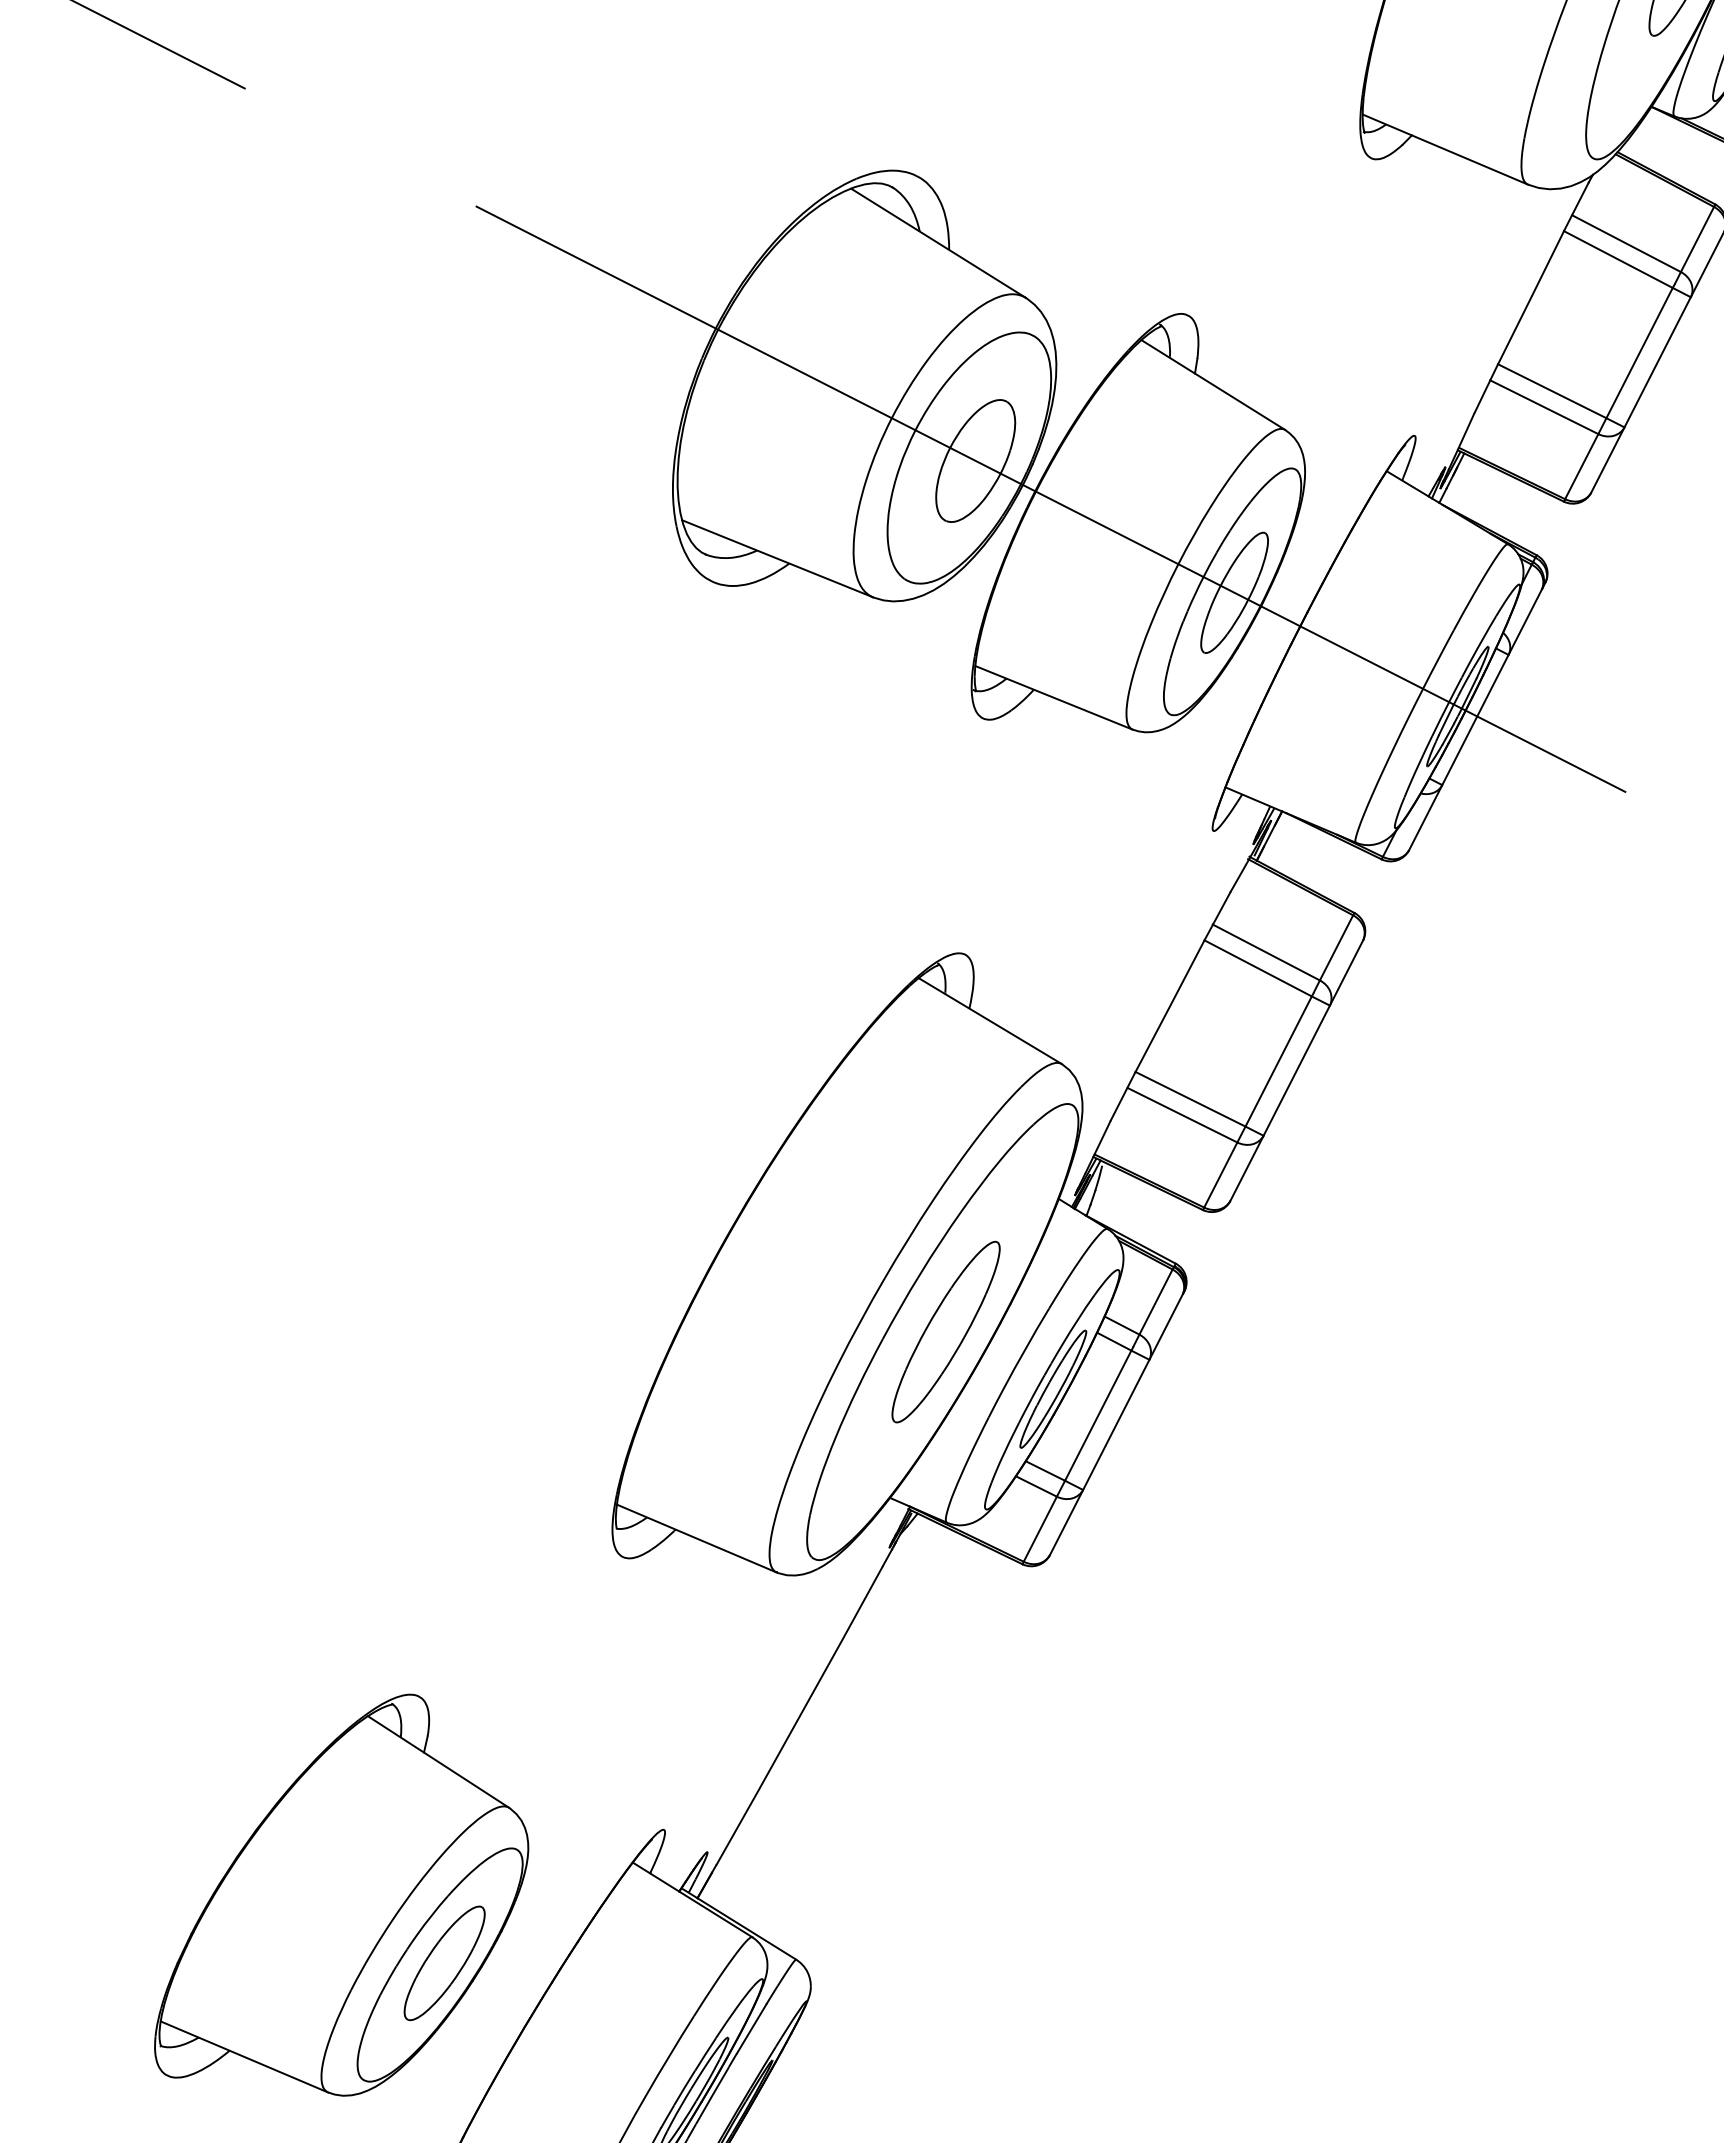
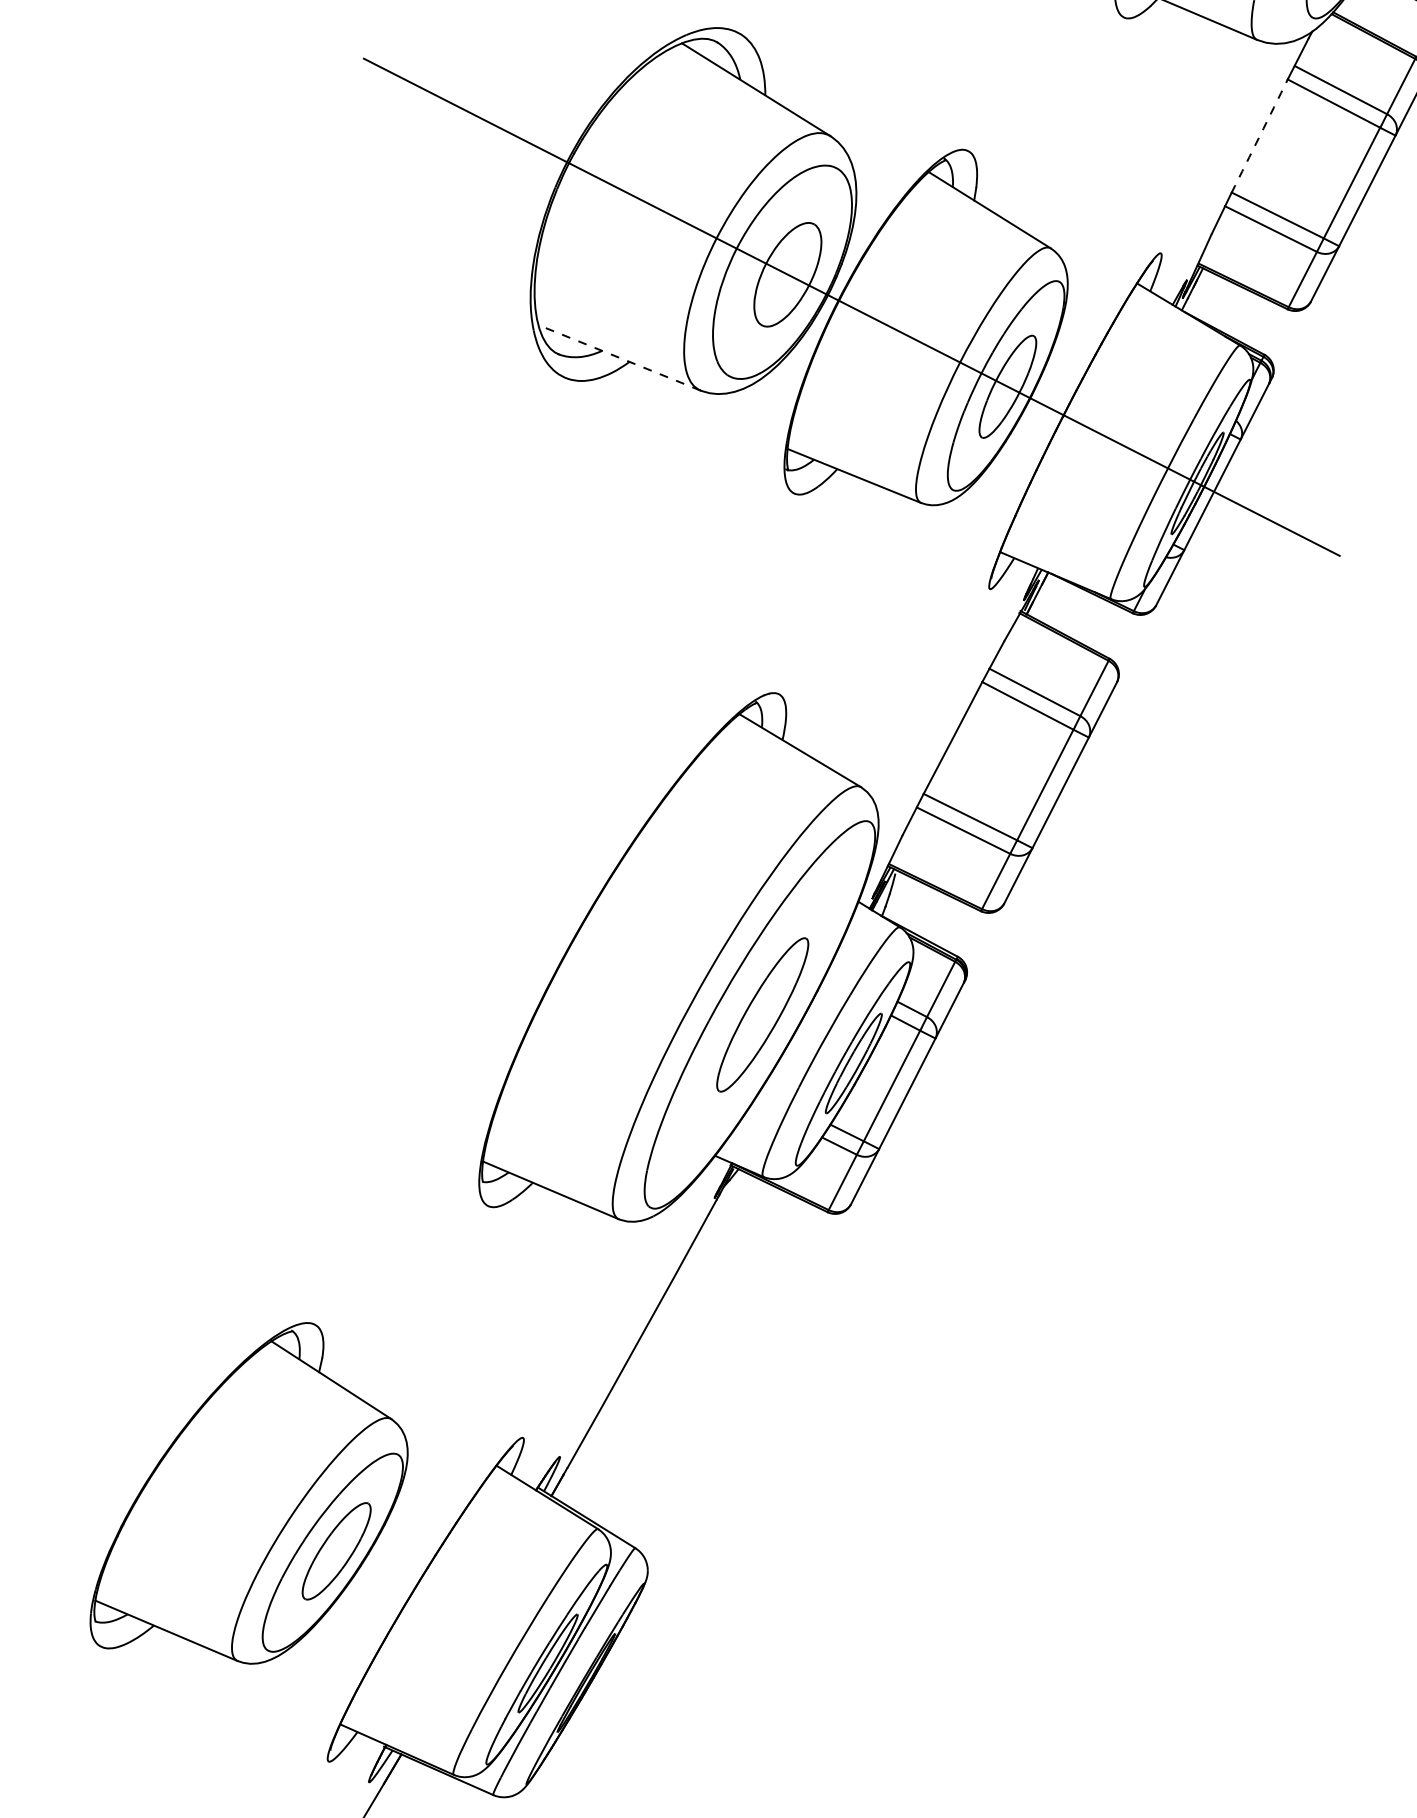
arc: (1531, 297) -> (1260, 135), solid -> dashed
line: (777, 558) -> (619, 357), solid -> dashed

